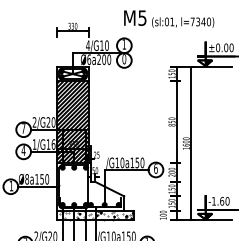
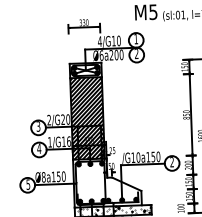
text: (124, 59) -> (136, 54), 0 -> 2
text: (23, 128) -> (38, 126), 7 -> 3
text: (155, 168) -> (171, 162), 6 -> 2
text: (11, 185) -> (28, 184), 1 -> 5

